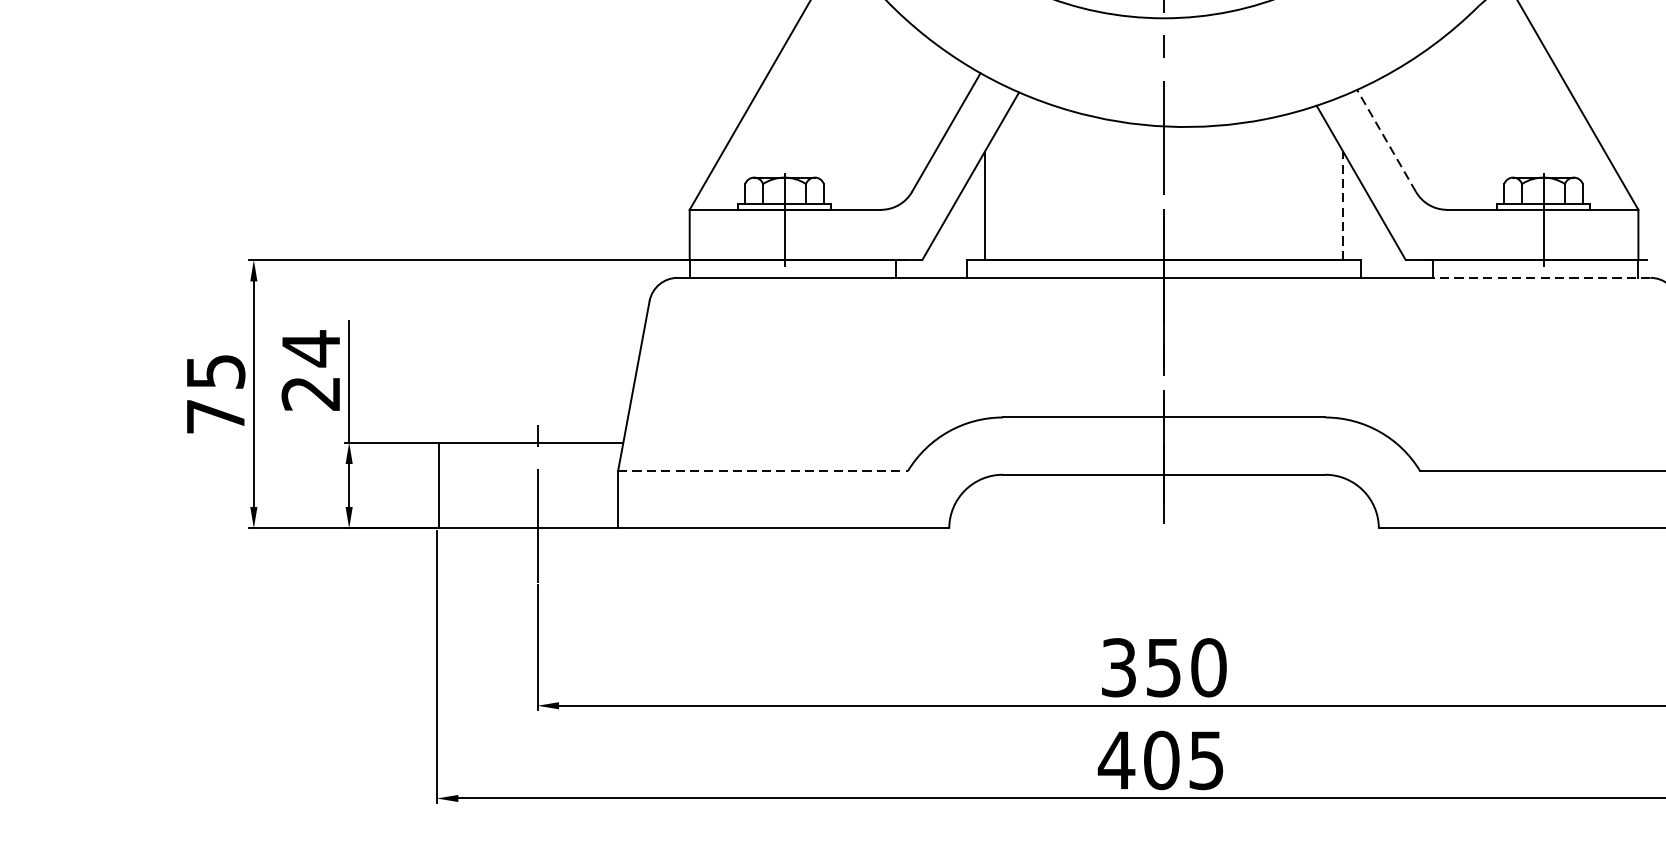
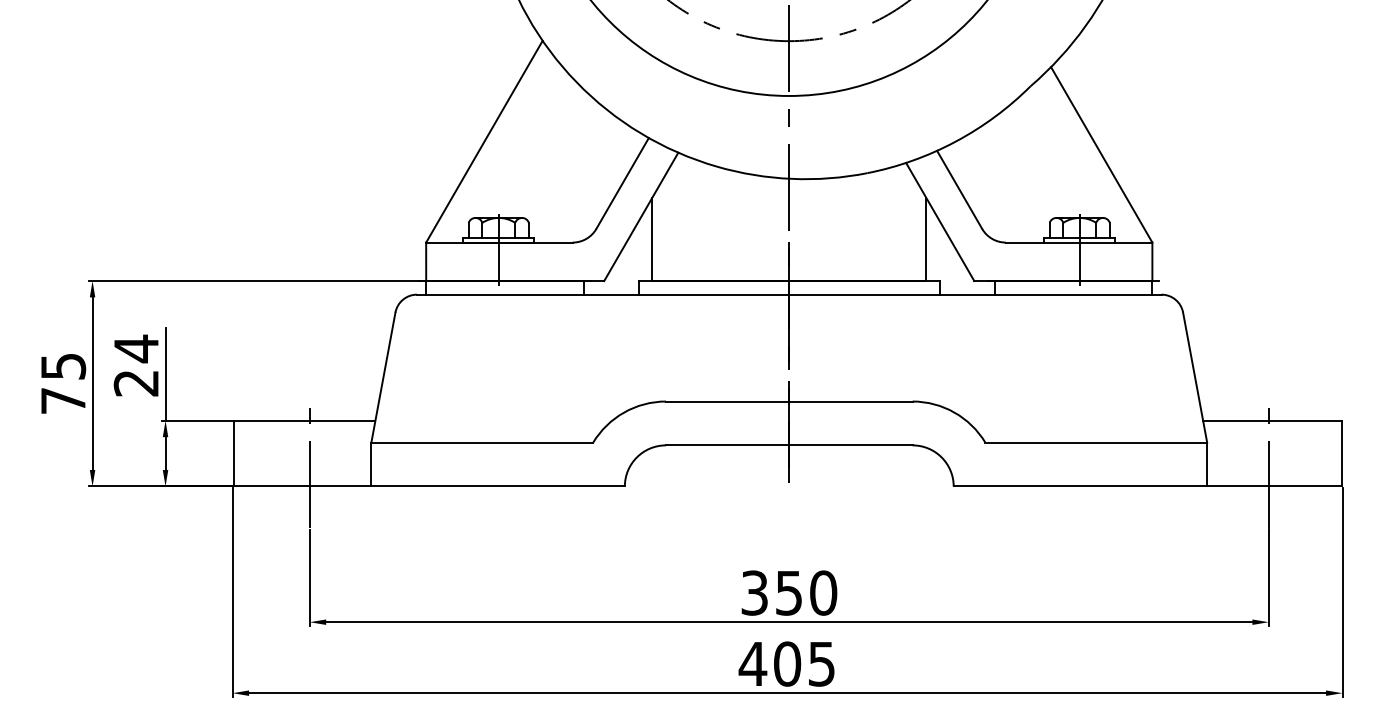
line: (1386, 140) -> (959, 189), dashed -> solid
line: (1343, 205) -> (926, 239), dashed -> solid
line: (1540, 277) -> (1077, 294), dashed -> solid
line: (763, 470) -> (482, 442), dashed -> solid

